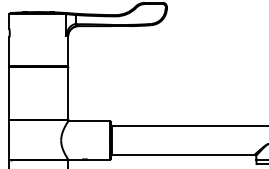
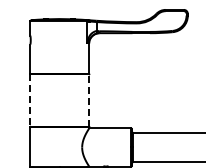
line: (68, 92) -> (89, 99), solid -> dashed
line: (9, 93) -> (30, 100), solid -> dashed

